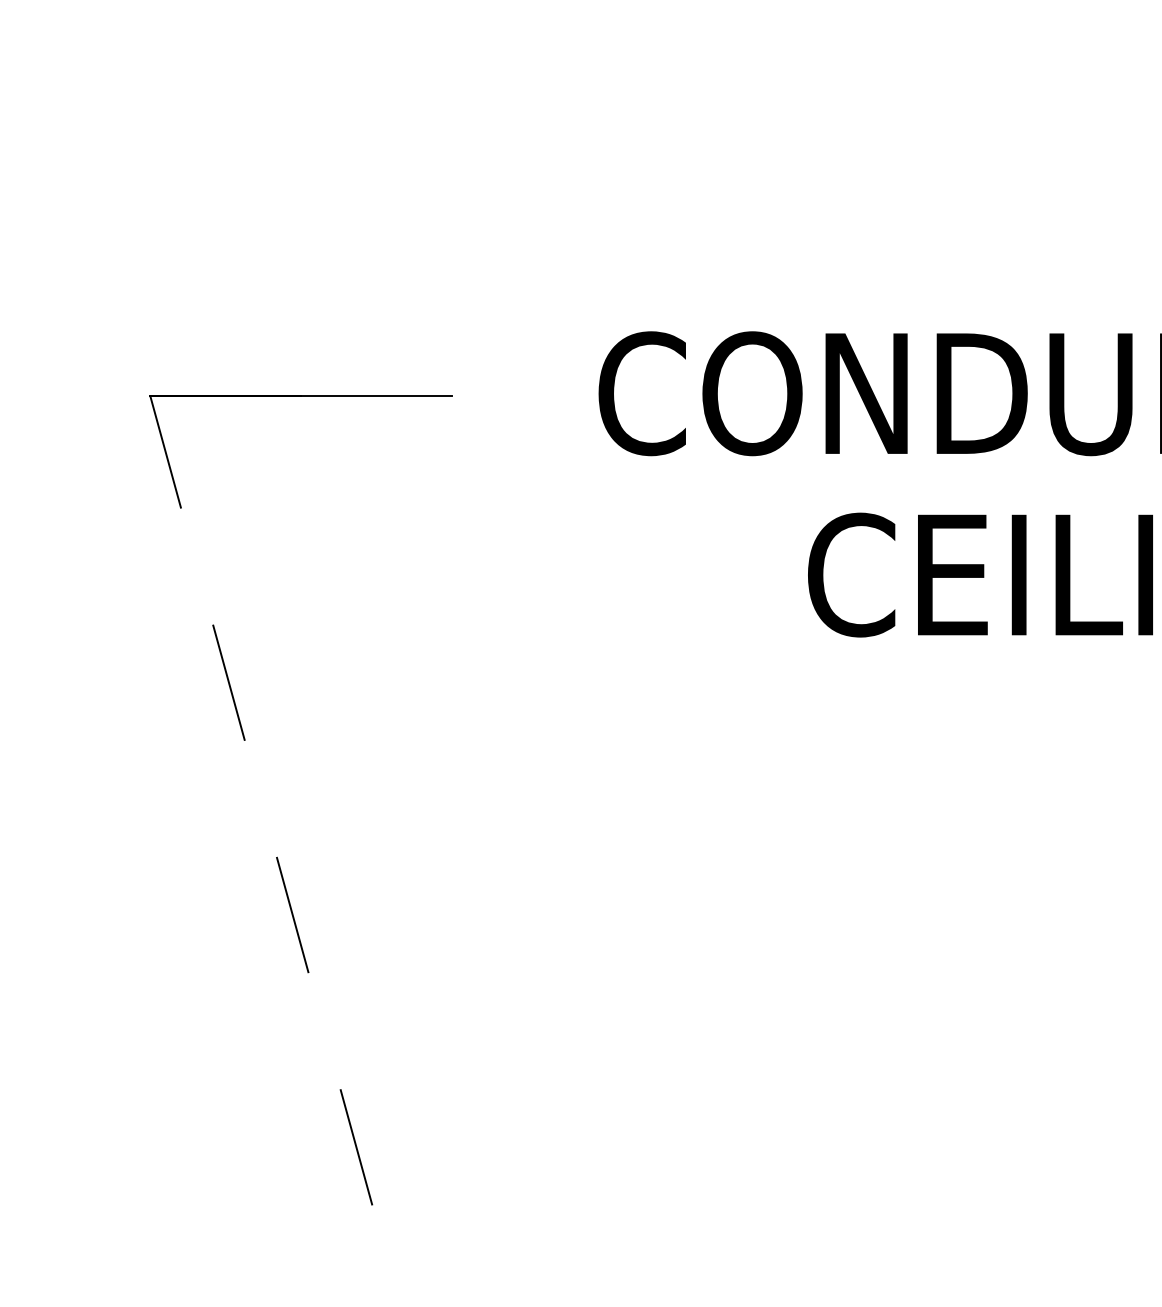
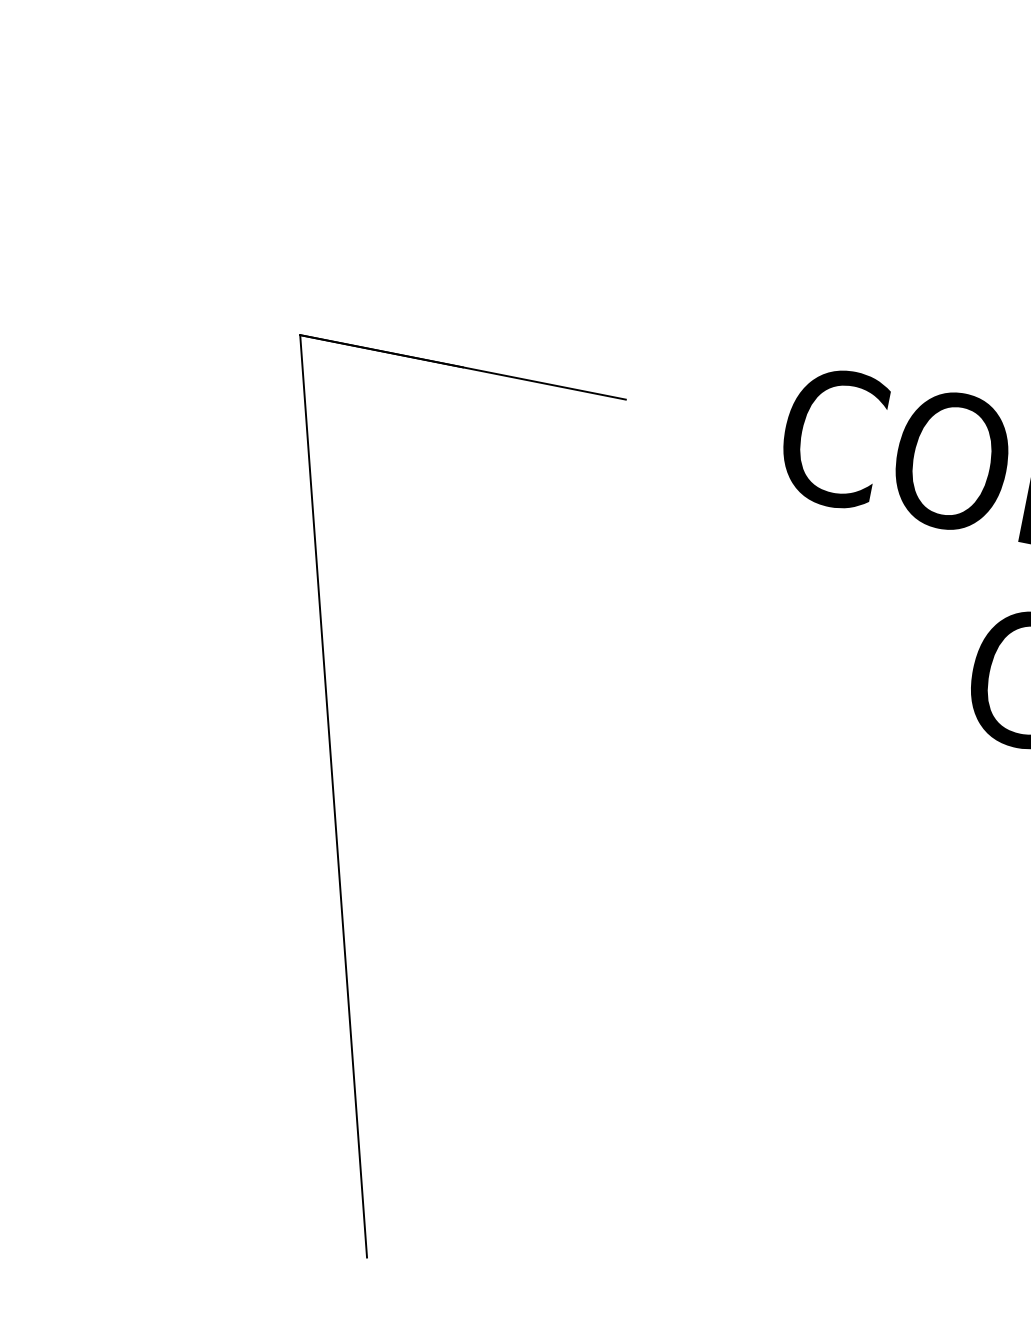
line: (261, 800) -> (333, 795), dashed -> solid

